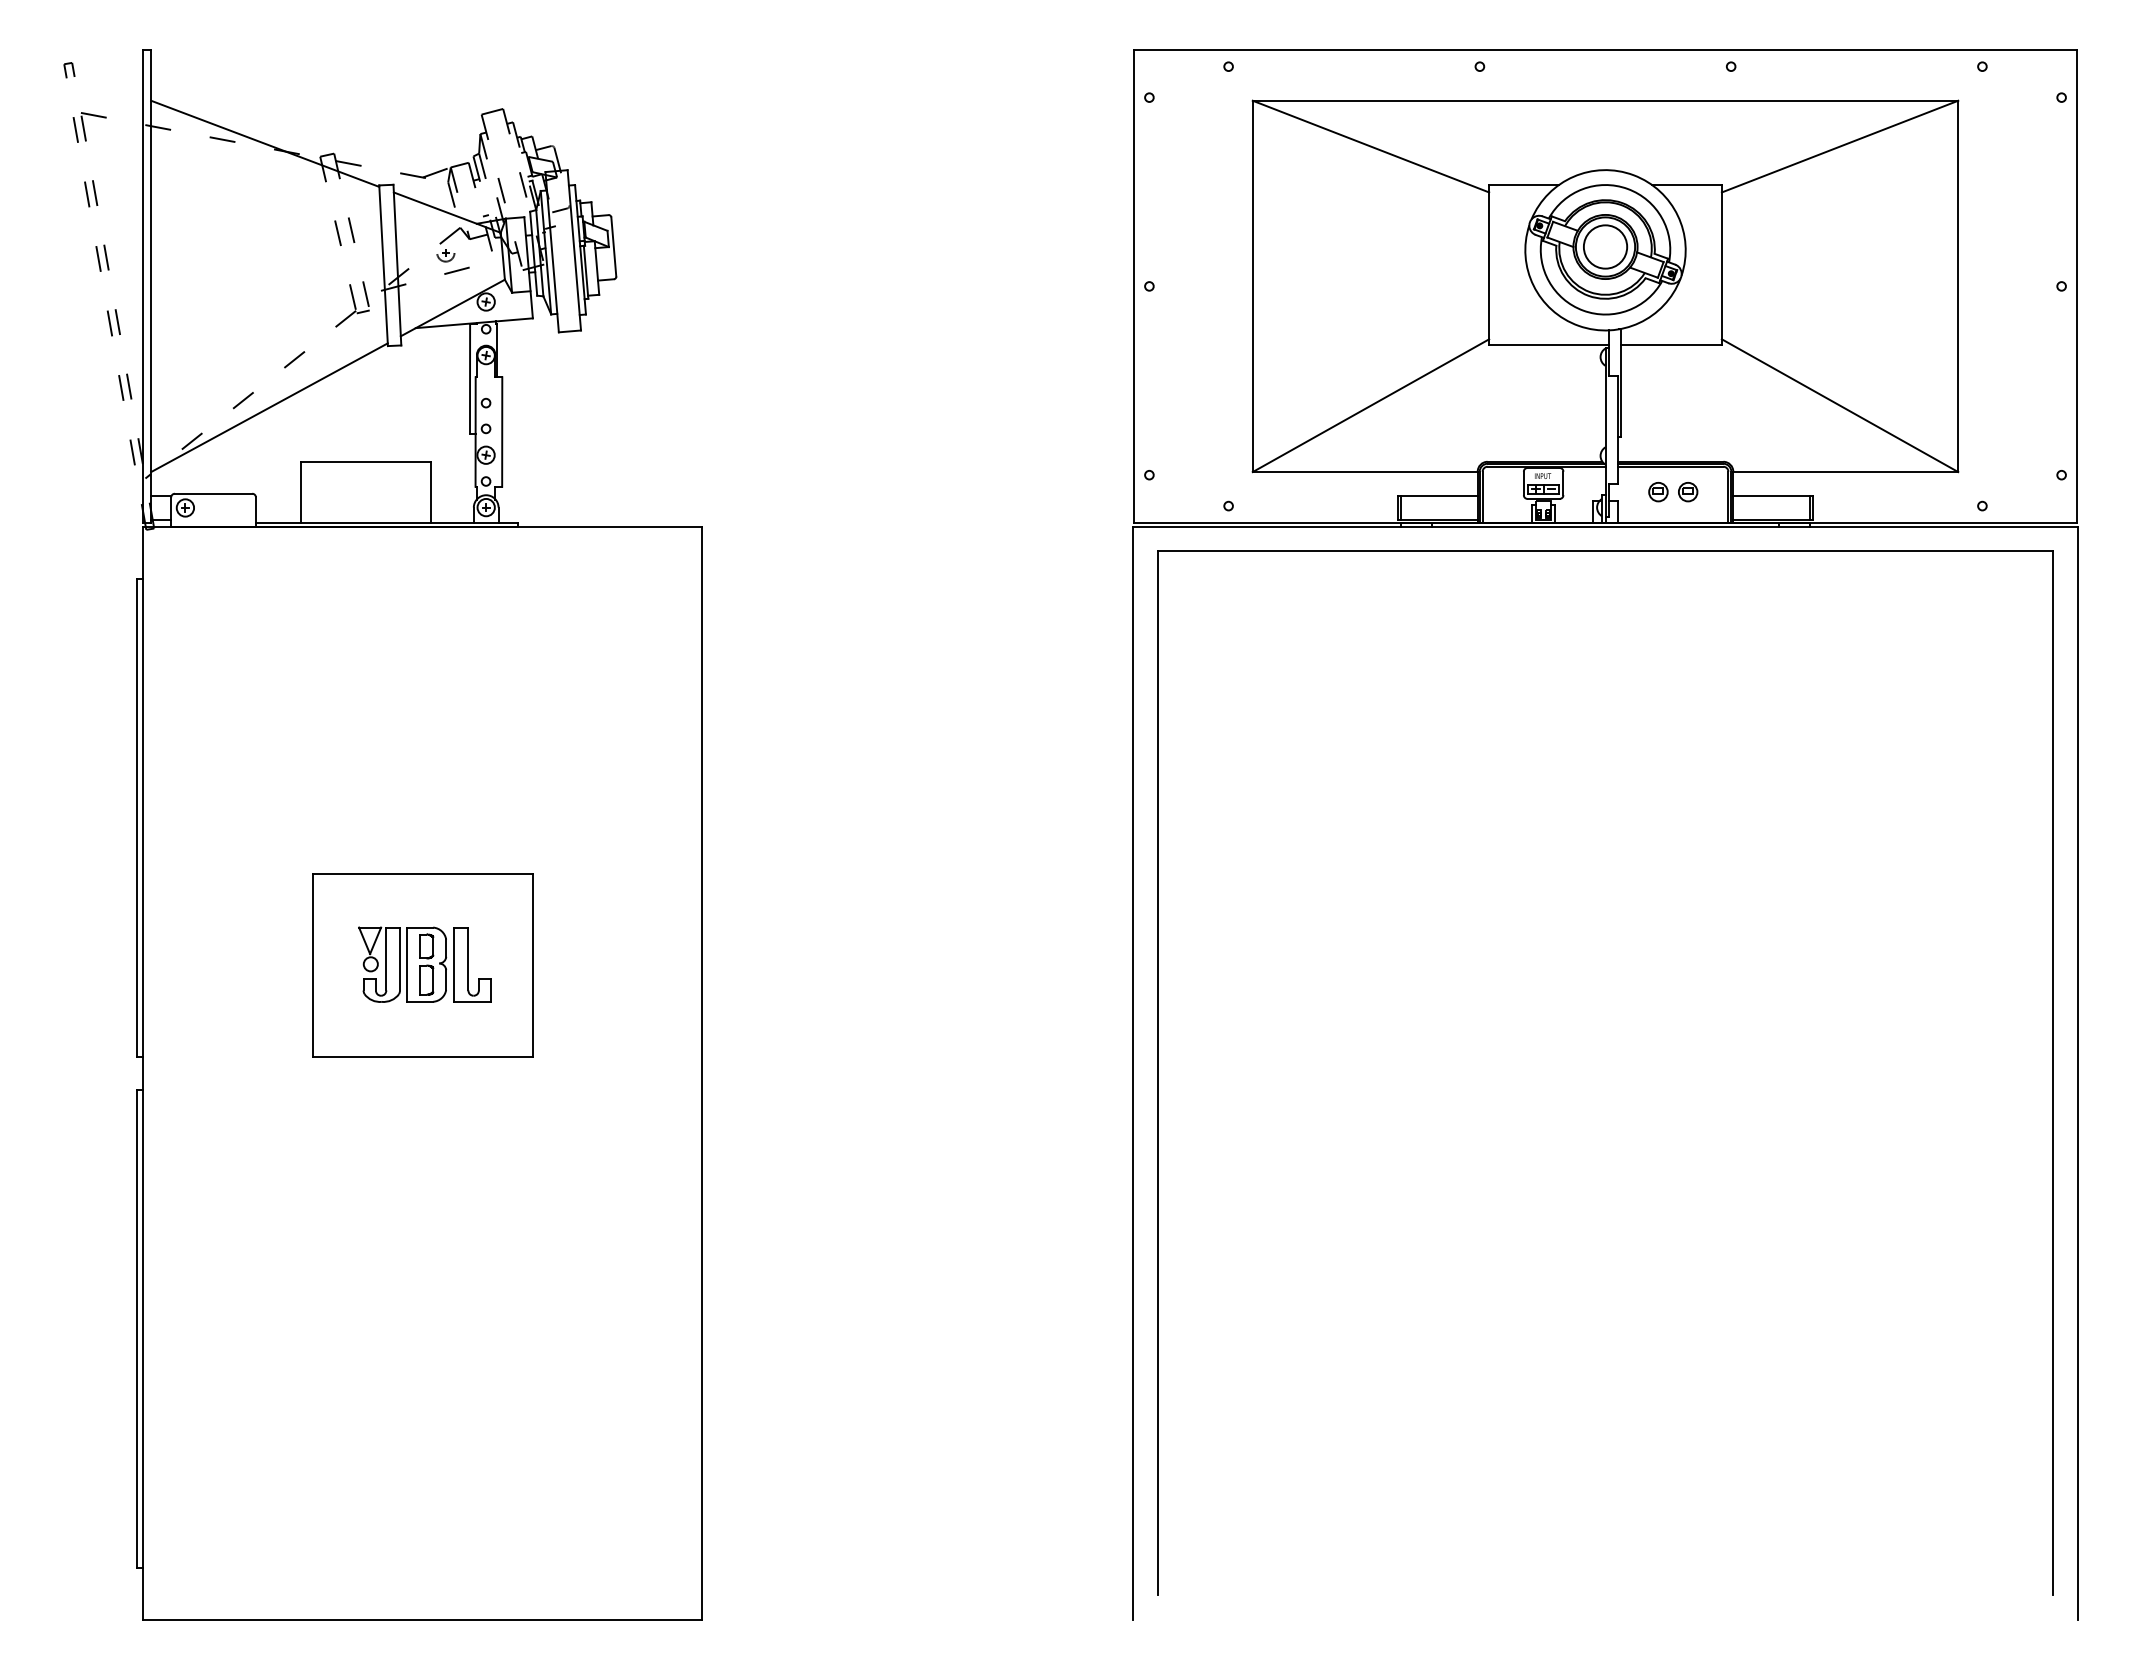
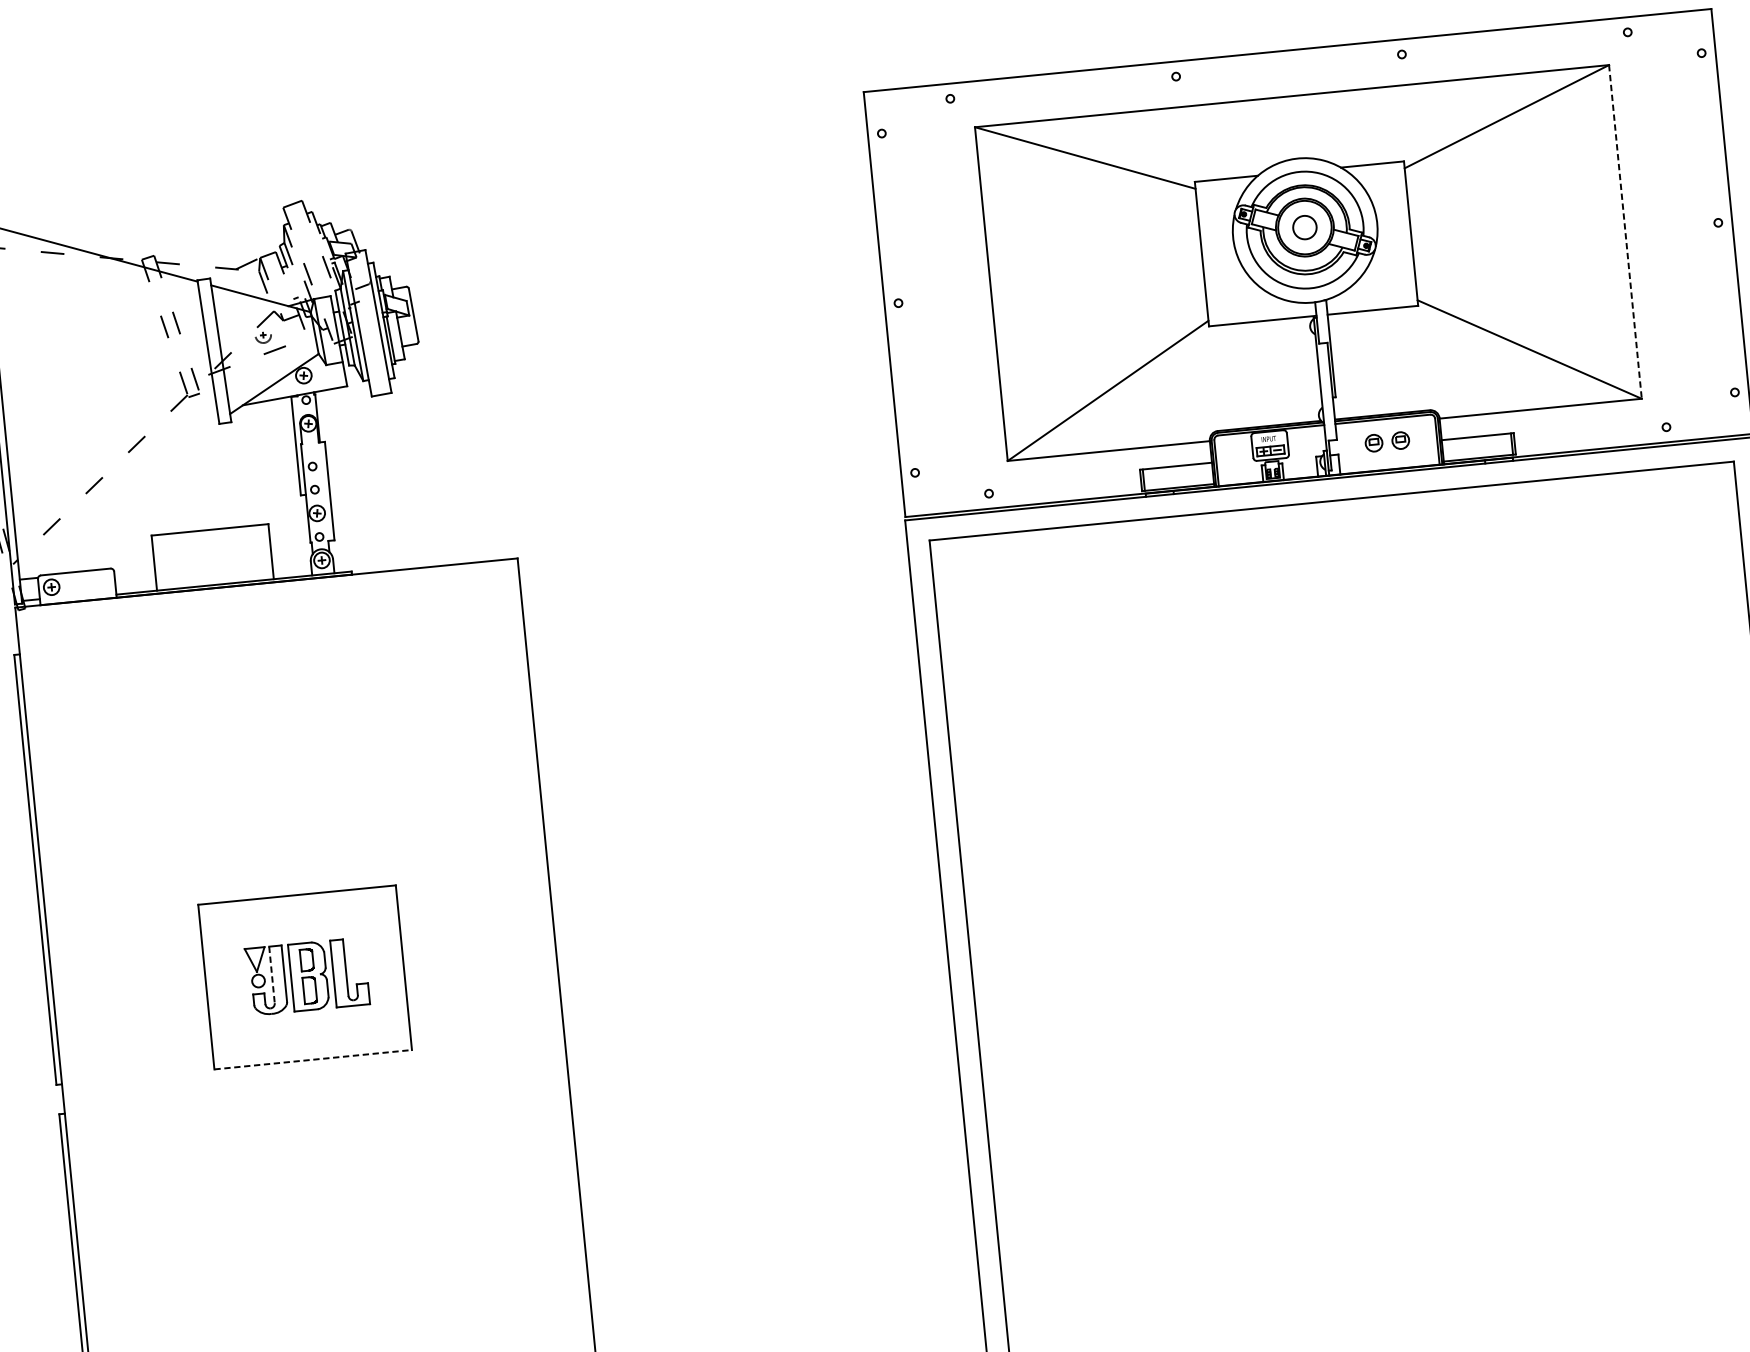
circle: (1605, 246) -> (1304, 227), size x0.6
line: (1958, 286) -> (1625, 232), solid -> dashed
line: (269, 407) -> (118, 489), removed
line: (386, 959) -> (272, 975), solid -> dashed
line: (422, 1056) -> (313, 1059), solid -> dashed

